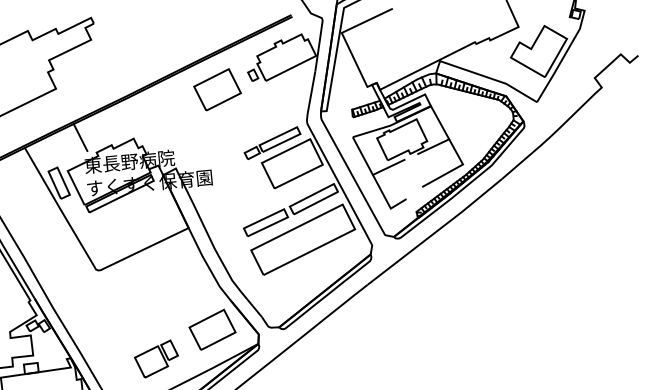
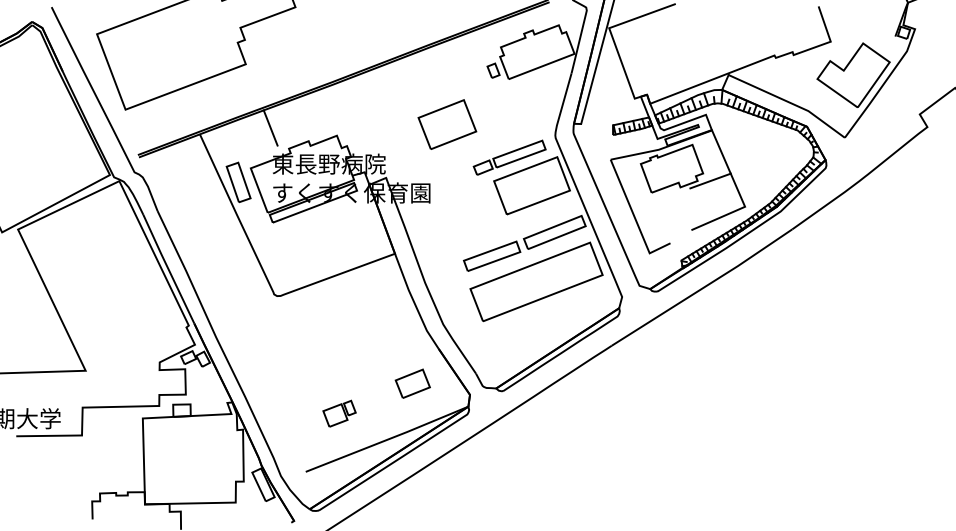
part: (217, 89) -> (447, 124), moved
line: (388, 167) -> (651, 201), removed
part: (212, 329) -> (412, 383), size x0.6
part: (156, 359) -> (339, 413), size x0.6

